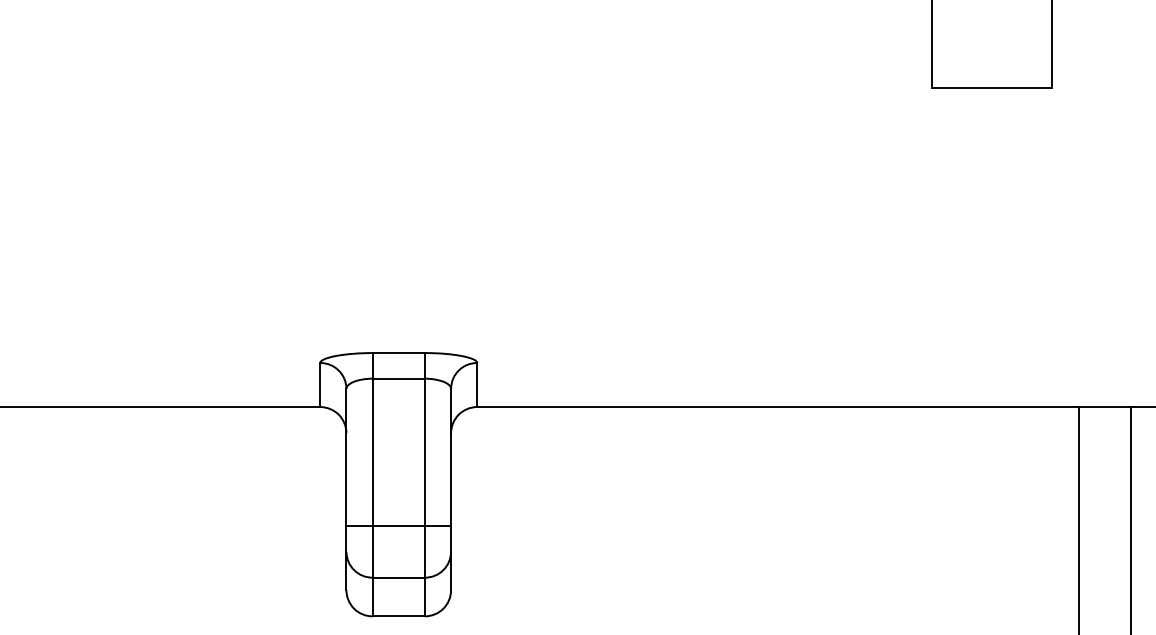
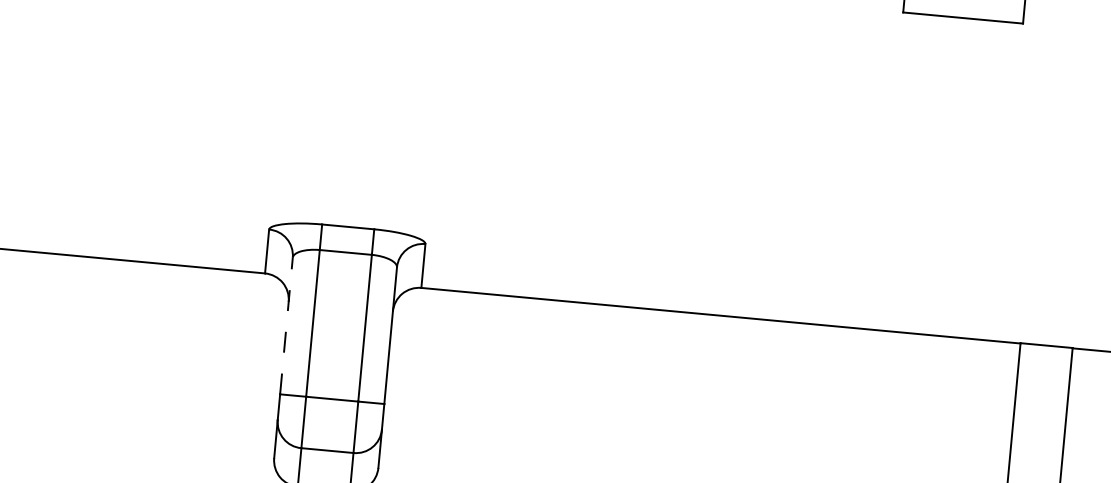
line: (346, 457) -> (286, 326), solid -> dashed

